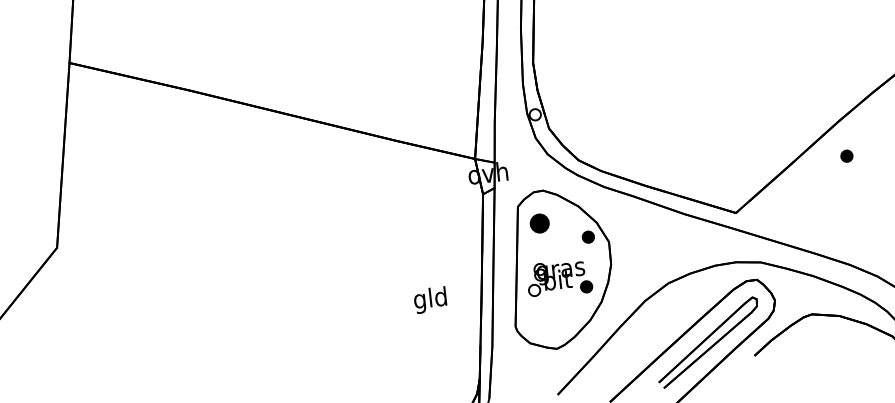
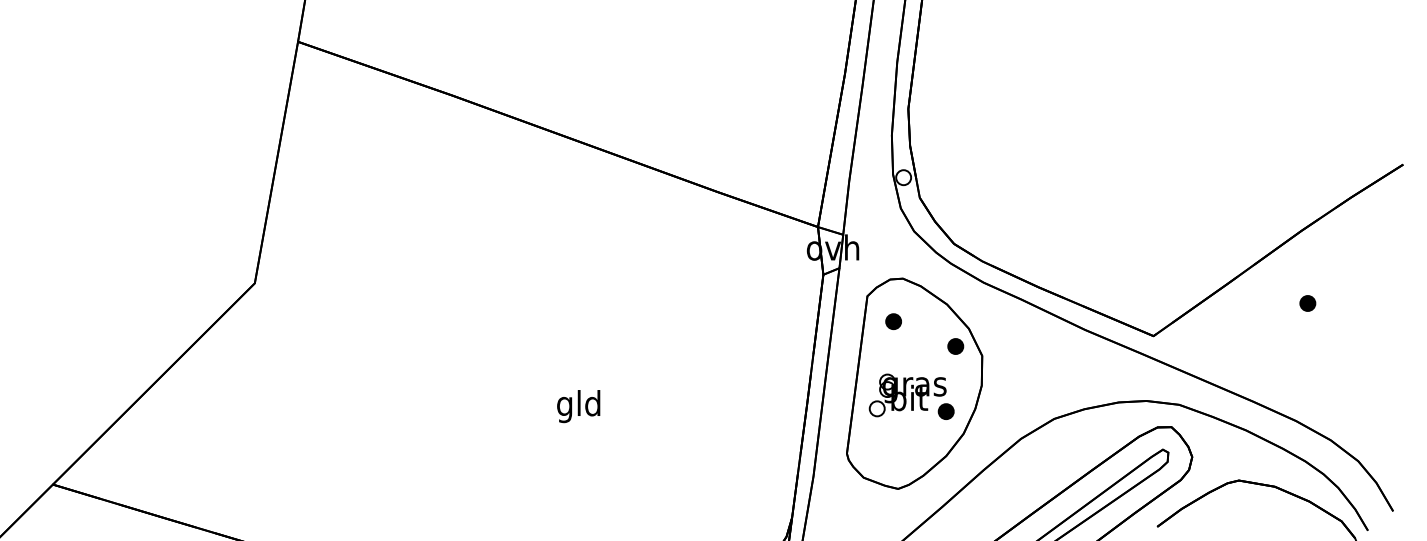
part: (846, 156) -> (1307, 303), moved
part: (539, 223) -> (893, 321), size x0.62
text: (430, 300) -> (578, 406), moved

